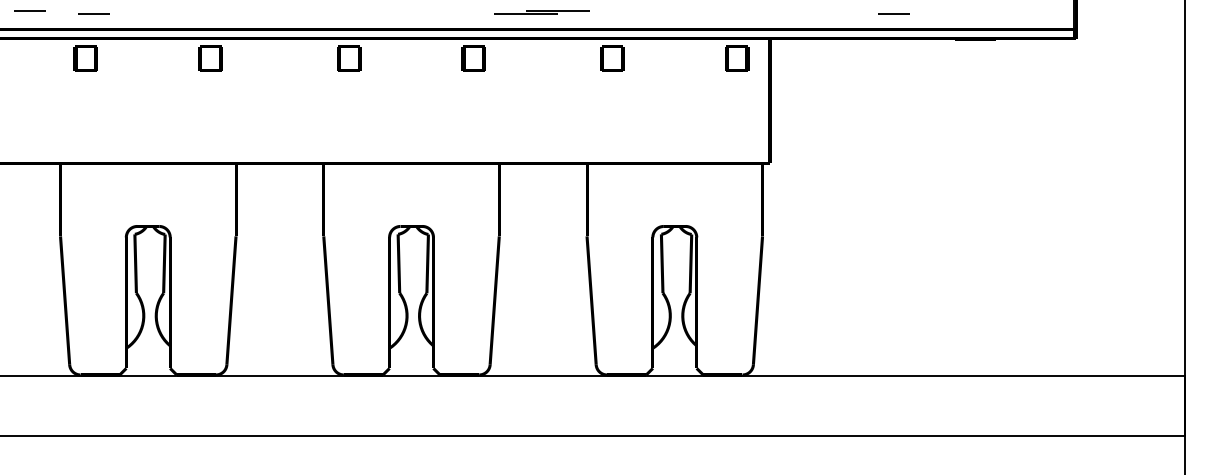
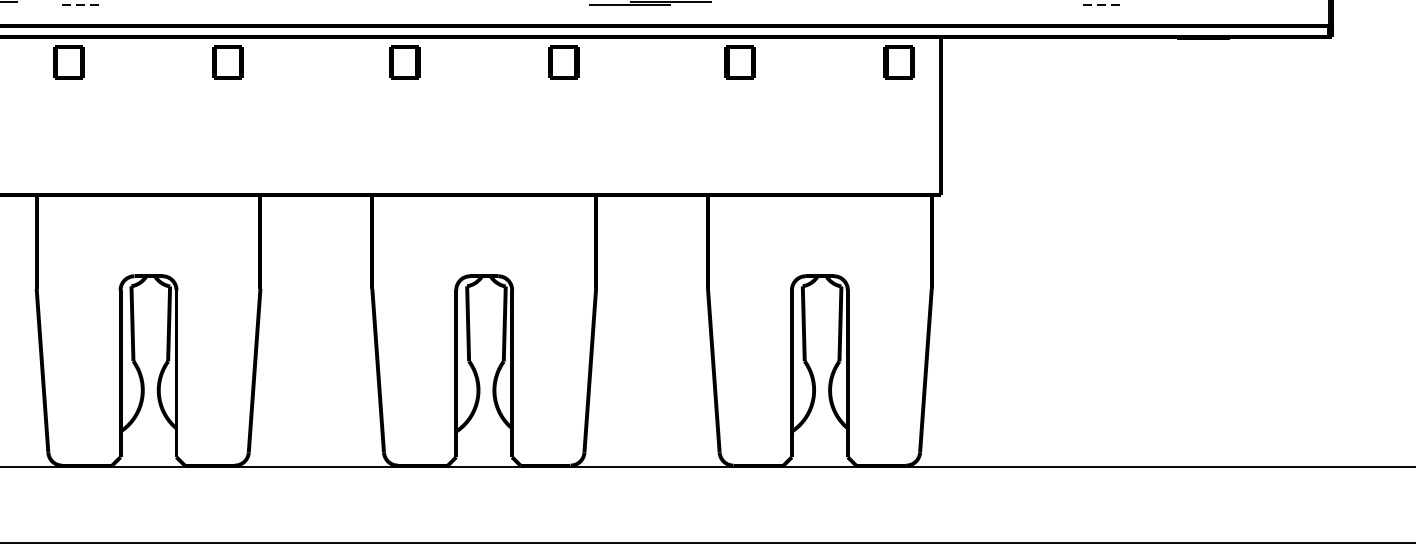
line: (93, 13) -> (78, 4), solid -> dashed
line: (893, 13) -> (1098, 4), solid -> dashed

